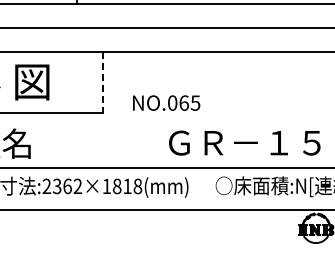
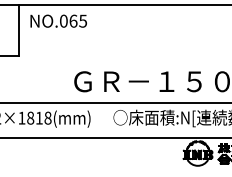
line: (103, 82) -> (19, 30), dashed -> solid
text: (166, 102) -> (58, 20), moved

